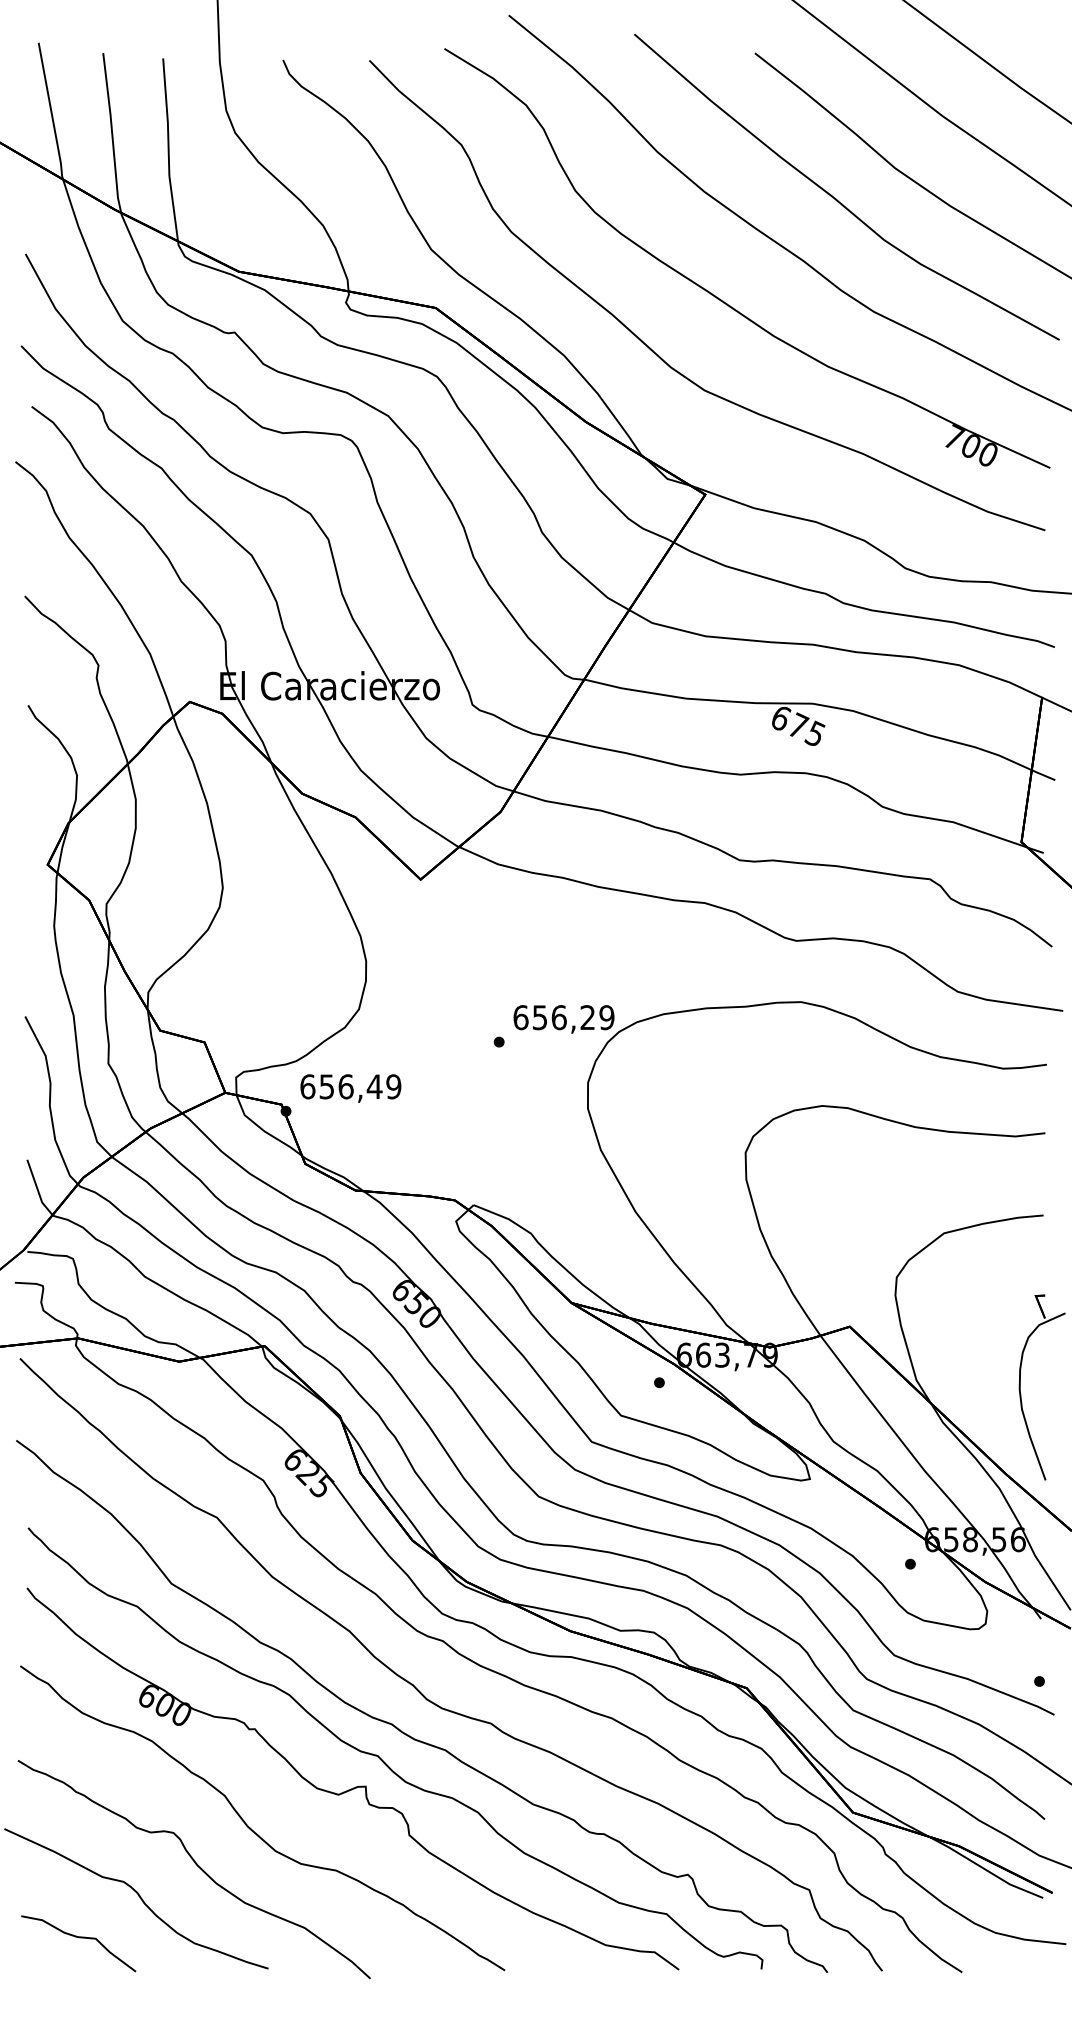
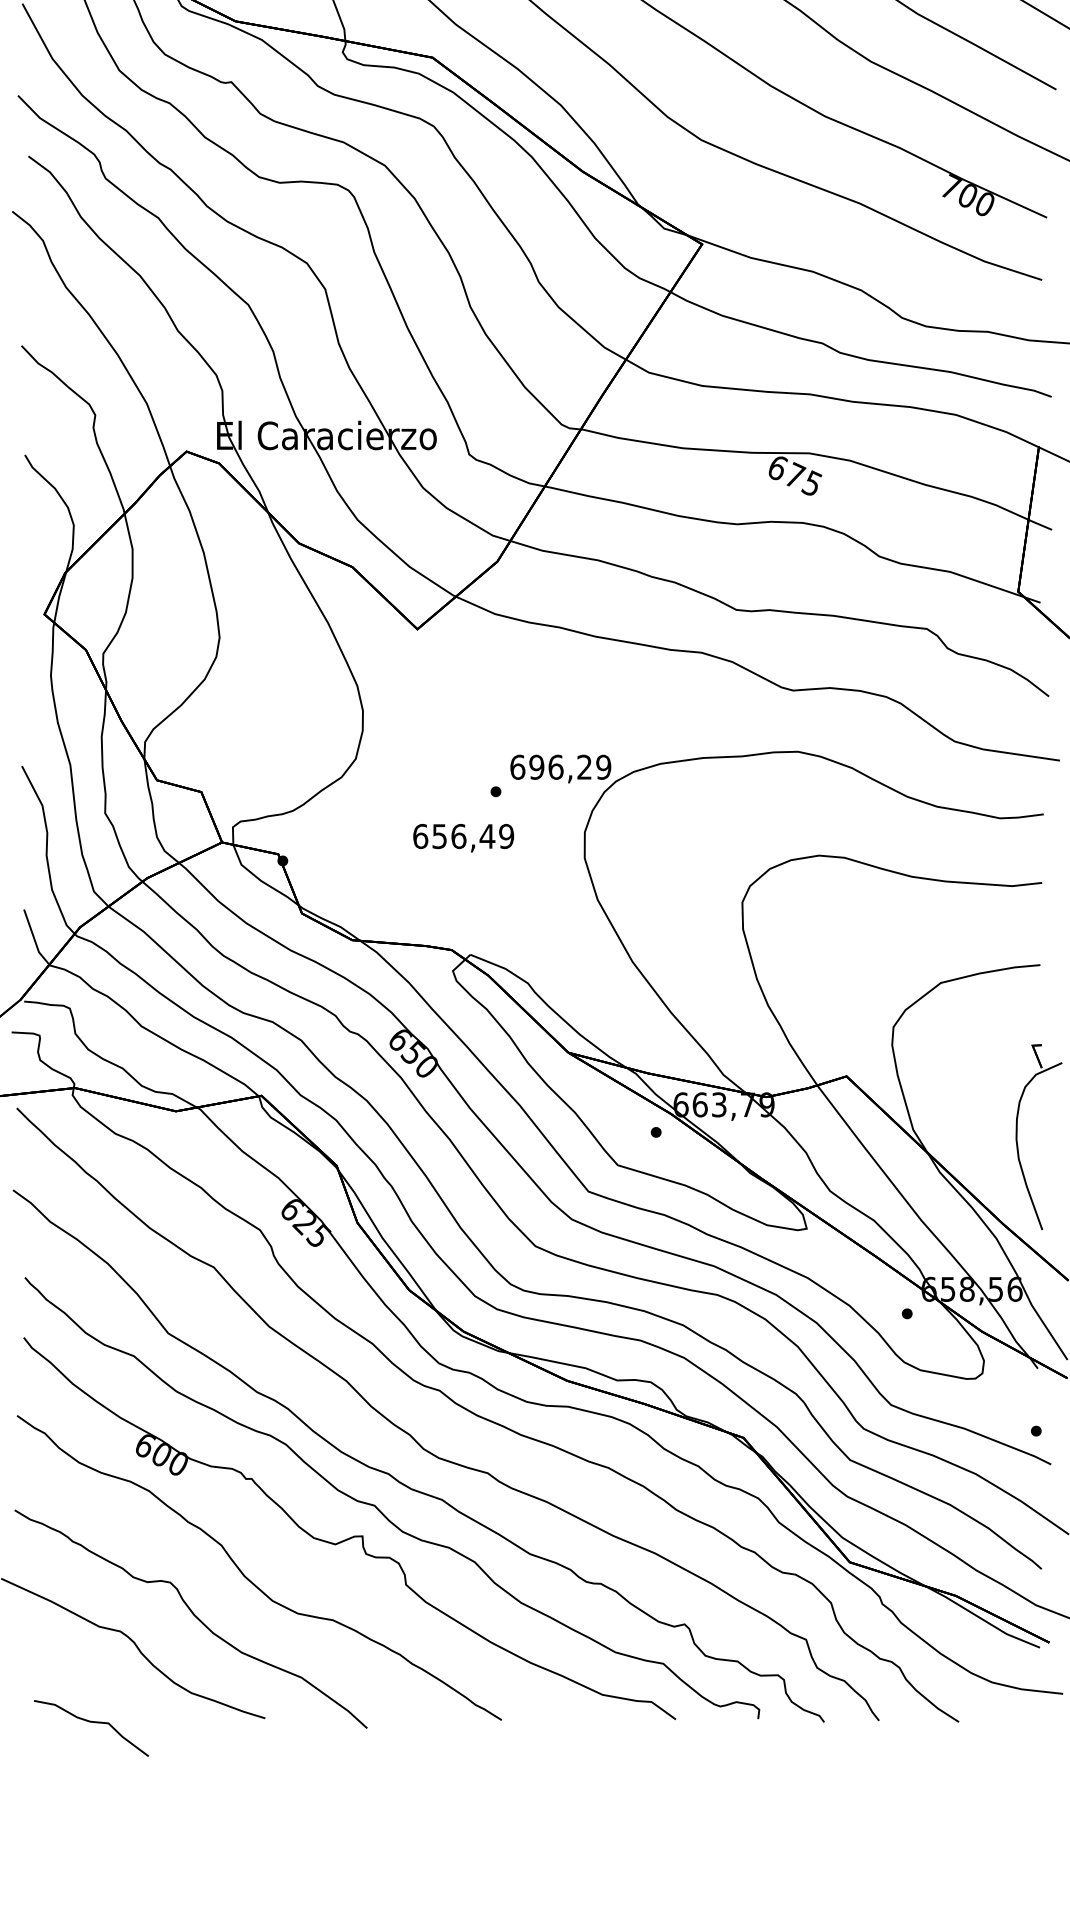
text: (539, 1017) -> (536, 767), 656,29 -> 696,29
text: (350, 1088) -> (463, 838), moved
curve: (79, 1938) -> (92, 1723), moved

